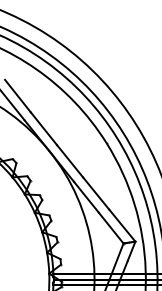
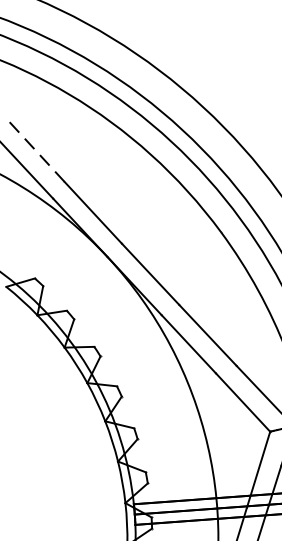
line: (17, 96) -> (35, 151), solid -> dashed

